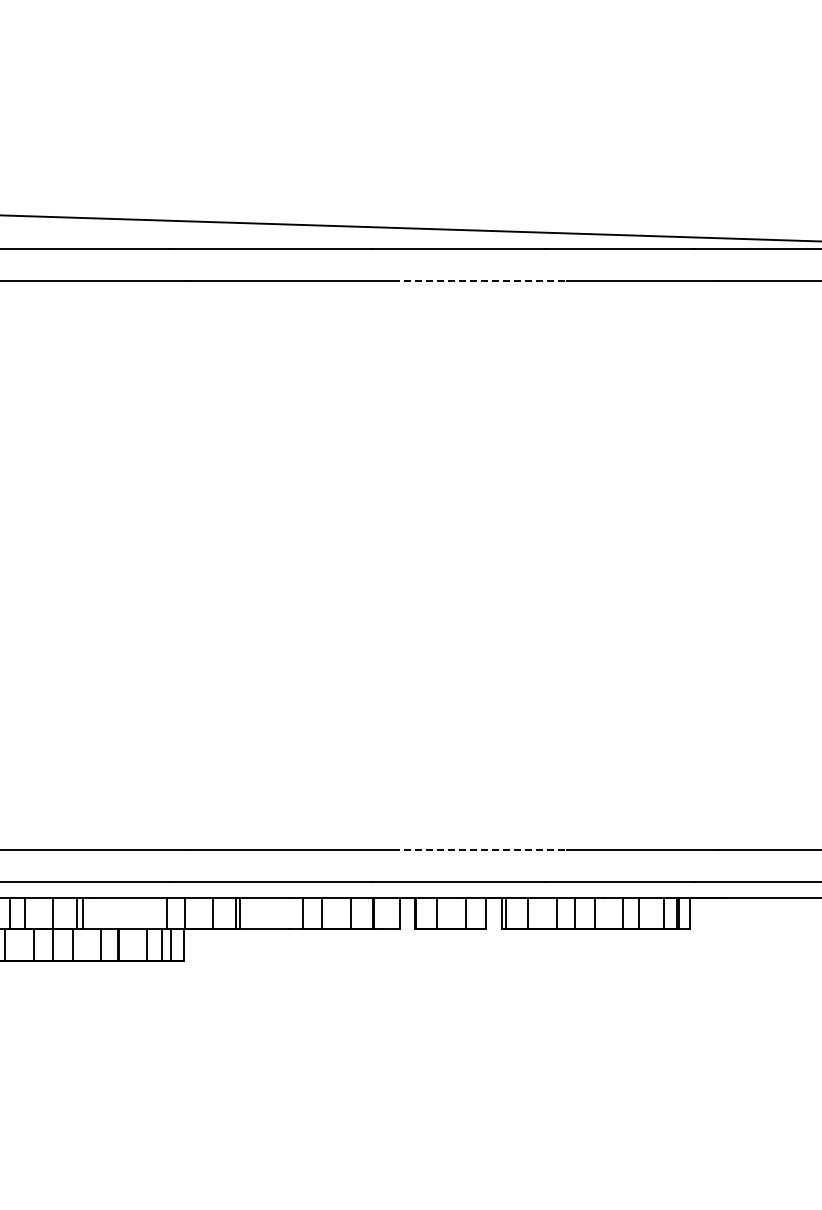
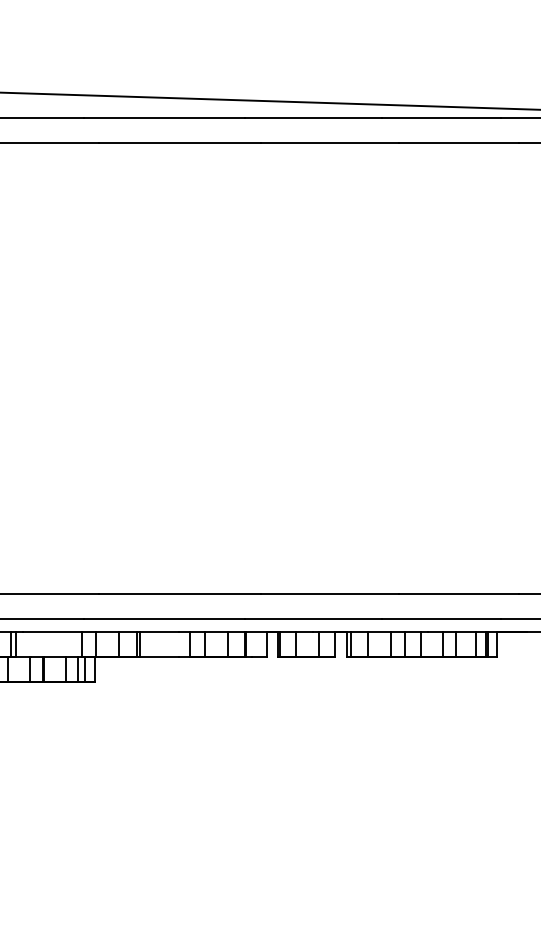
line: (479, 280) -> (329, 142), dashed -> solid
line: (479, 850) -> (329, 594), dashed -> solid

